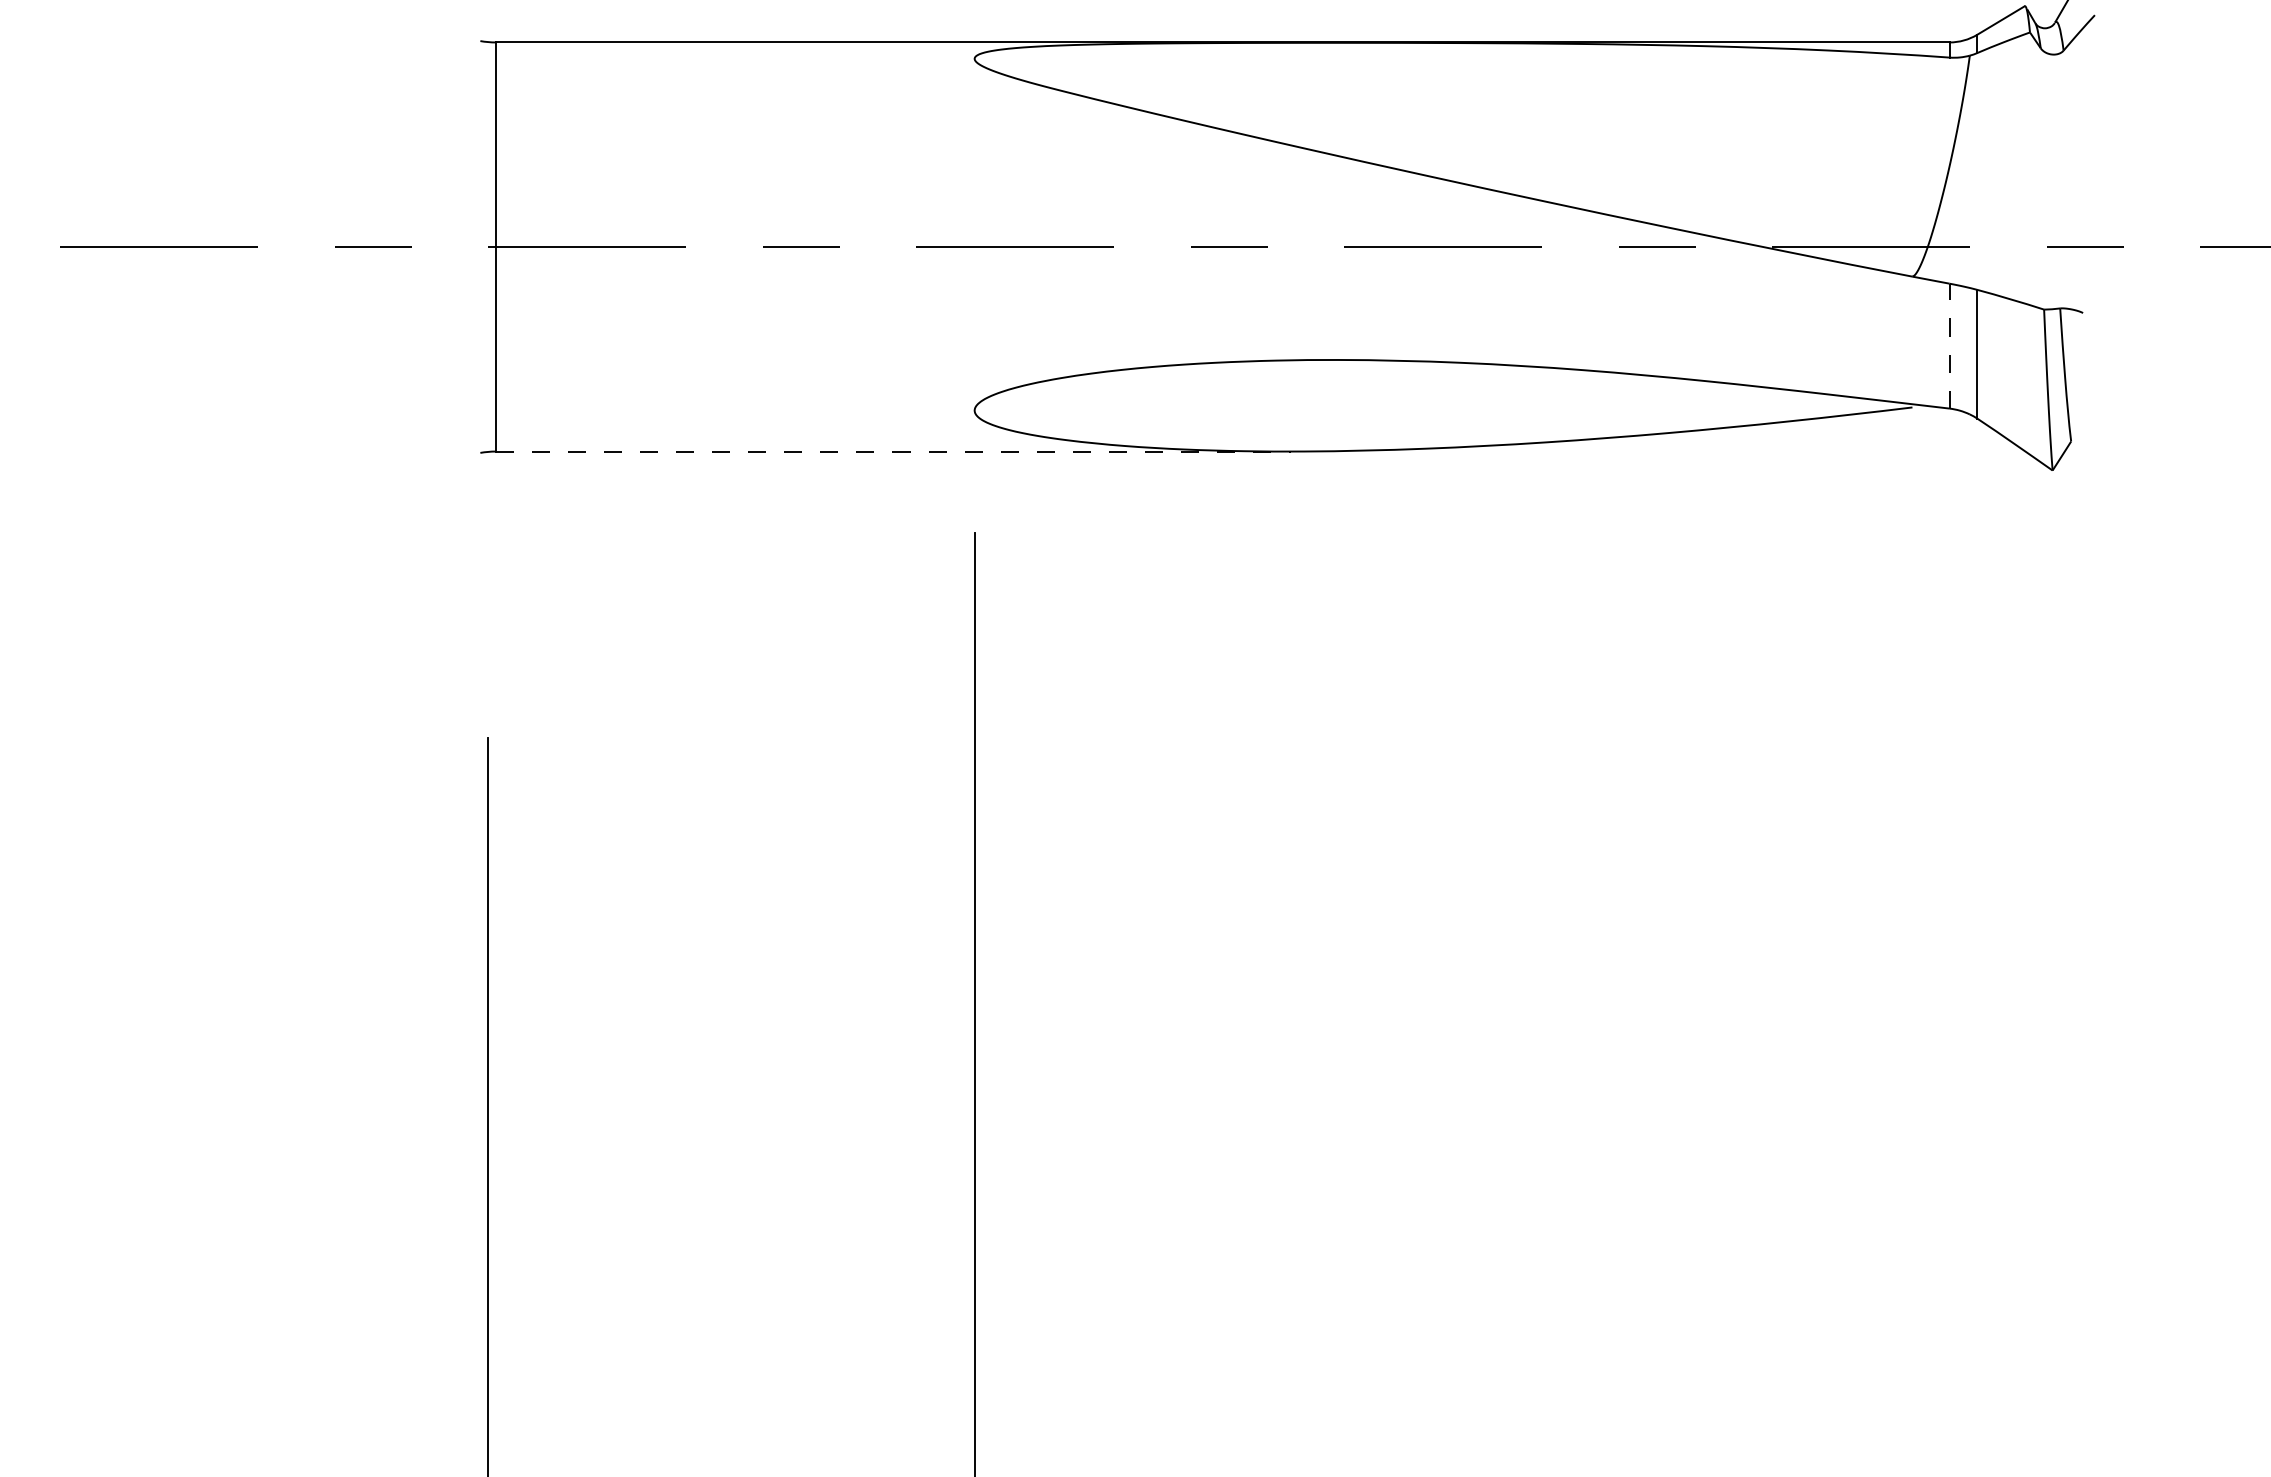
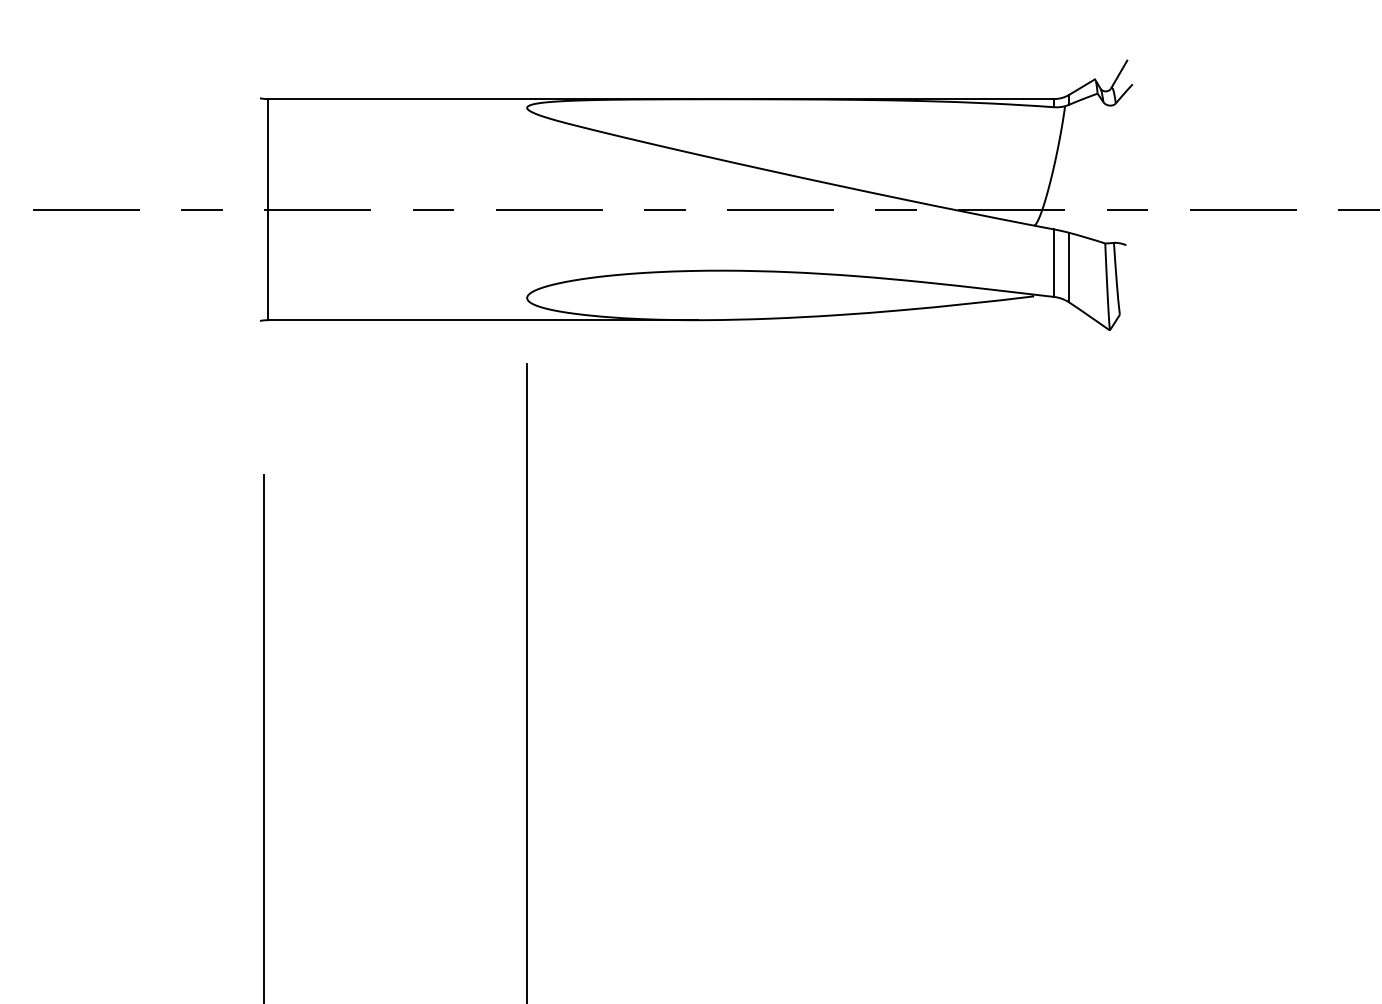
line: (1950, 346) -> (1054, 263), dashed -> solid
line: (893, 452) -> (483, 320), dashed -> solid

